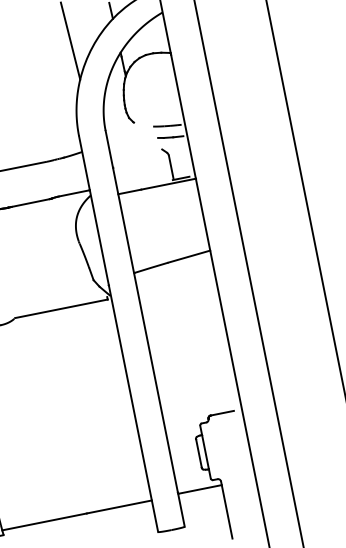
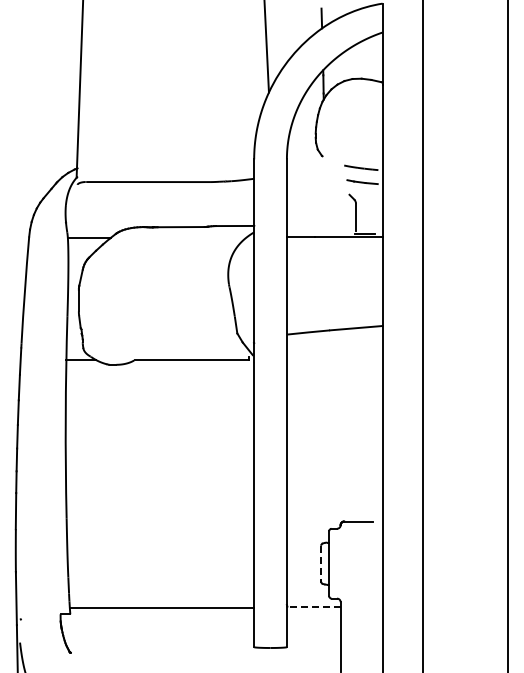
line: (199, 453) -> (321, 563), solid -> dashed
line: (200, 489) -> (314, 606), solid -> dashed

